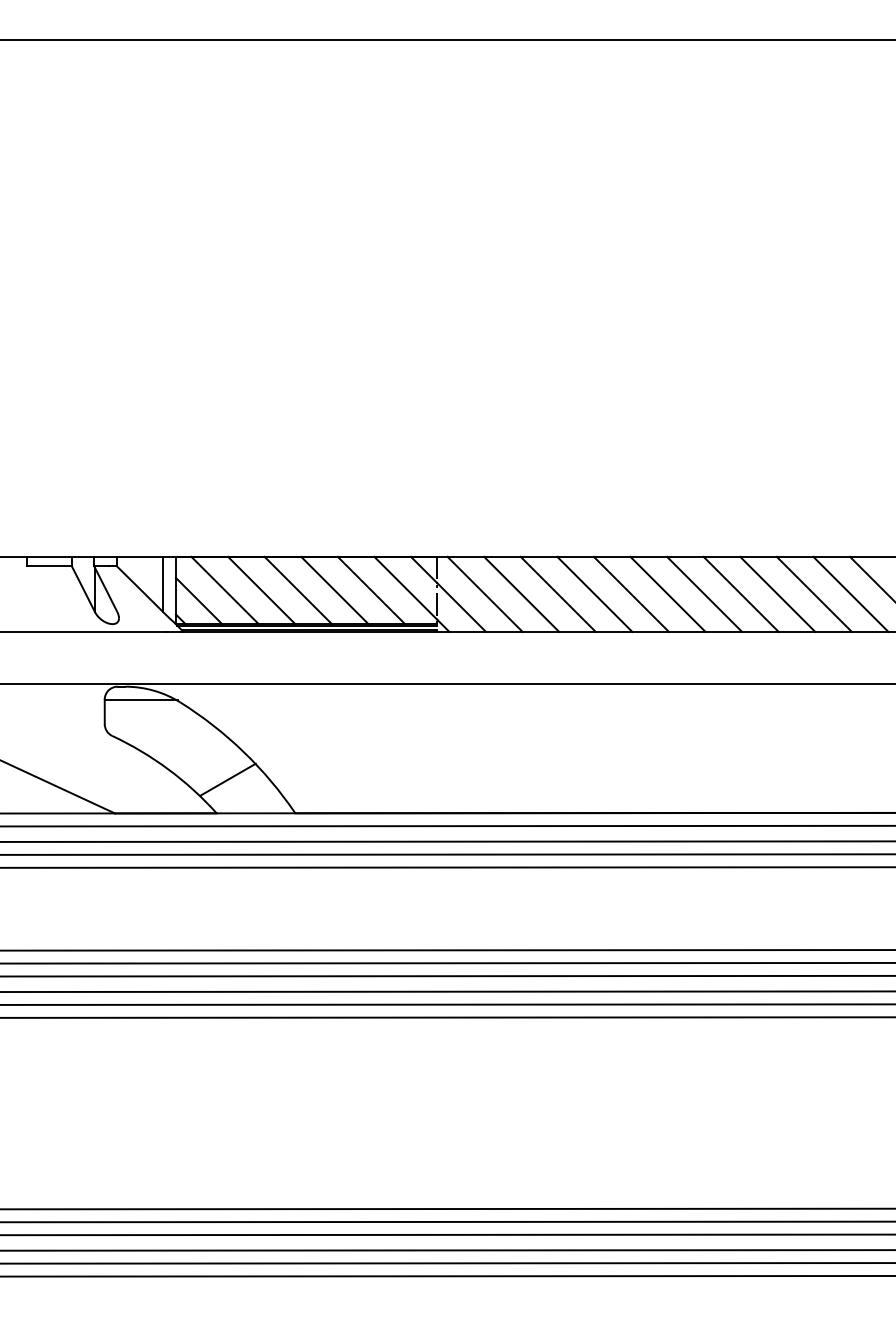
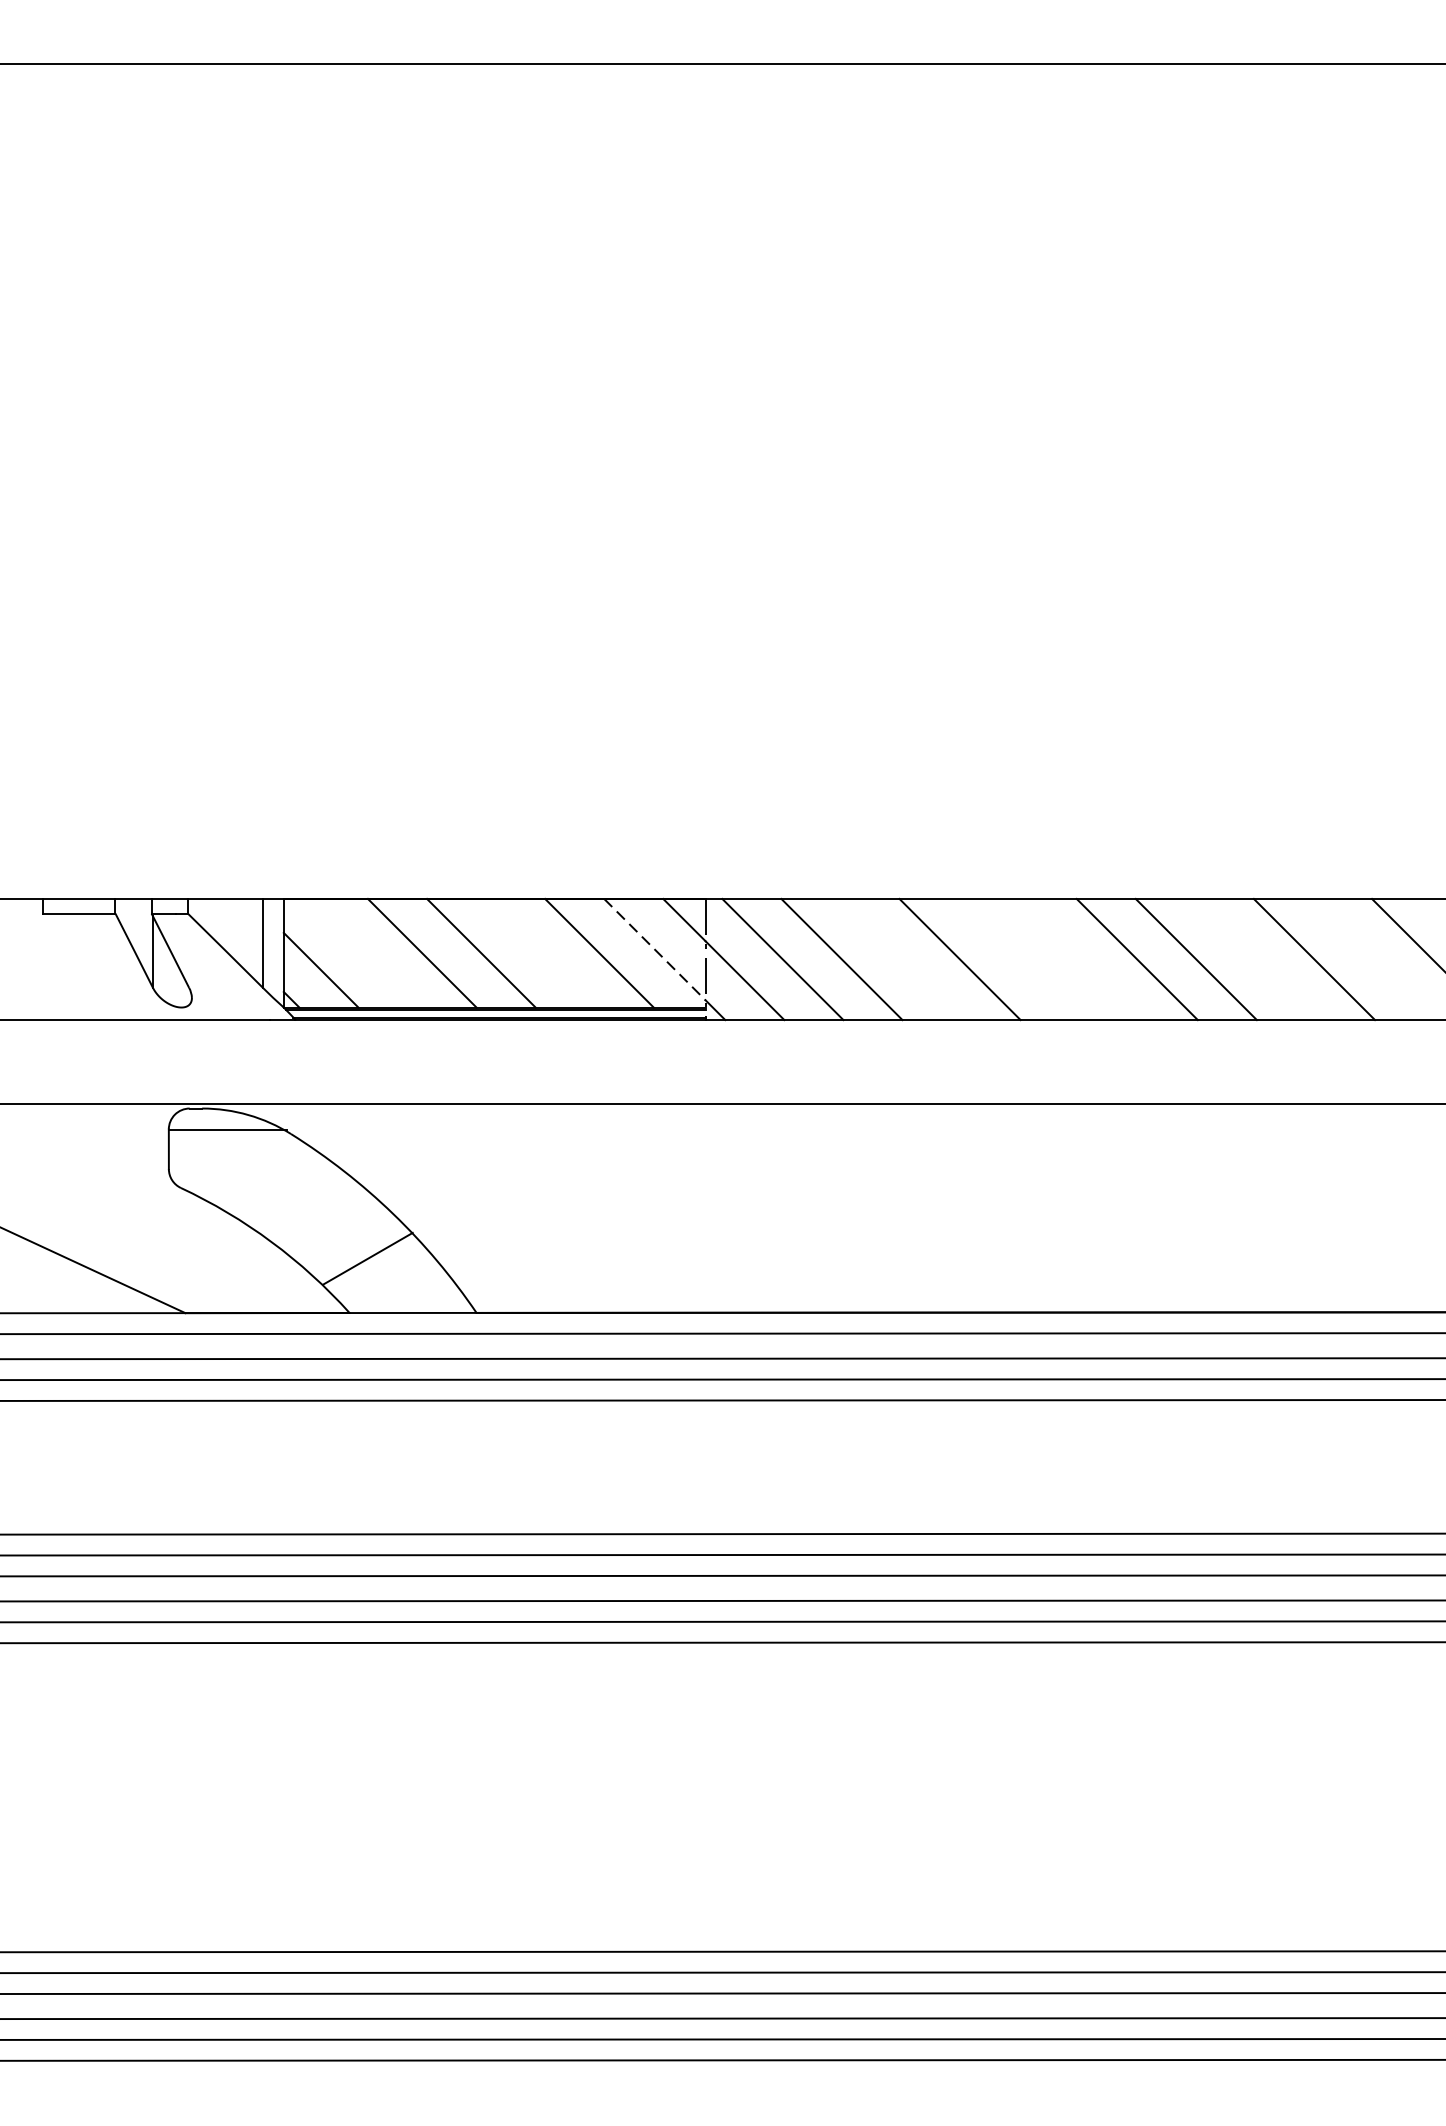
line: (406, 588) -> (656, 949), solid -> dashed
line: (224, 590) -> (362, 953), removed
line: (334, 590) -> (539, 953), removed
line: (557, 593) -> (899, 958), removed
line: (630, 593) -> (1017, 958), removed
line: (667, 593) -> (1077, 958), removed
line: (777, 593) -> (1254, 958), removed
line: (850, 593) -> (1372, 958), removed

